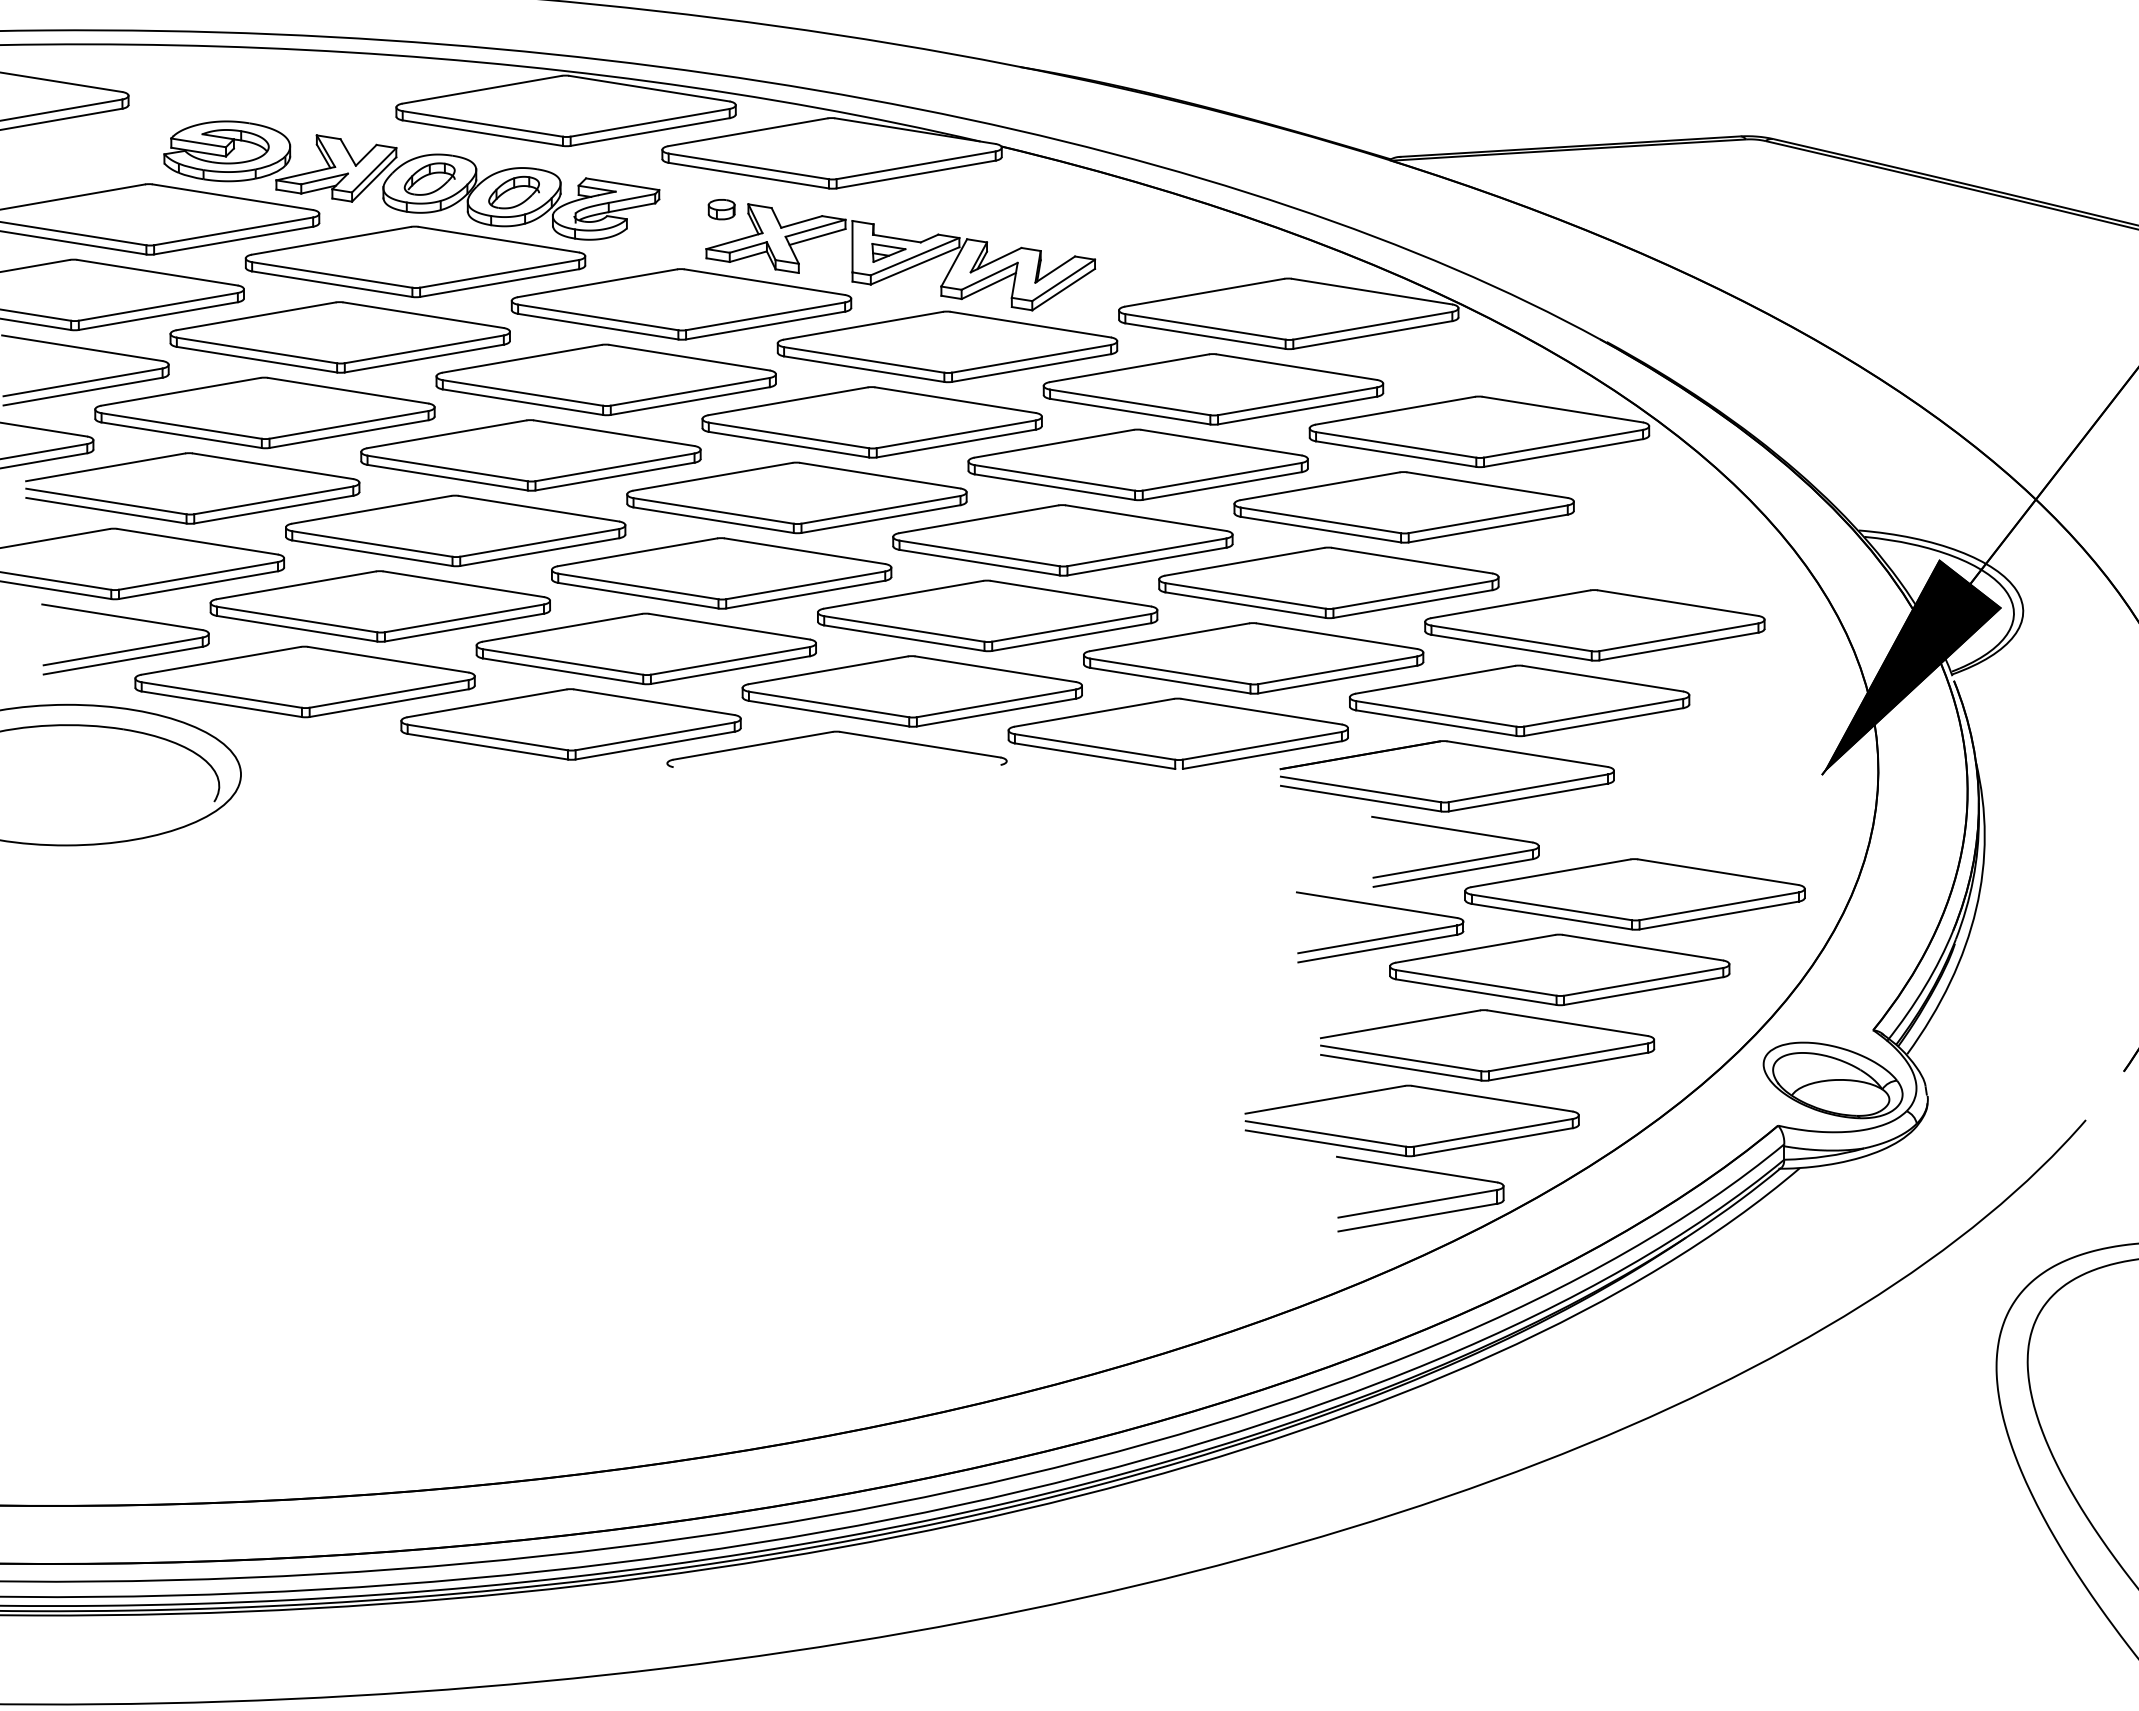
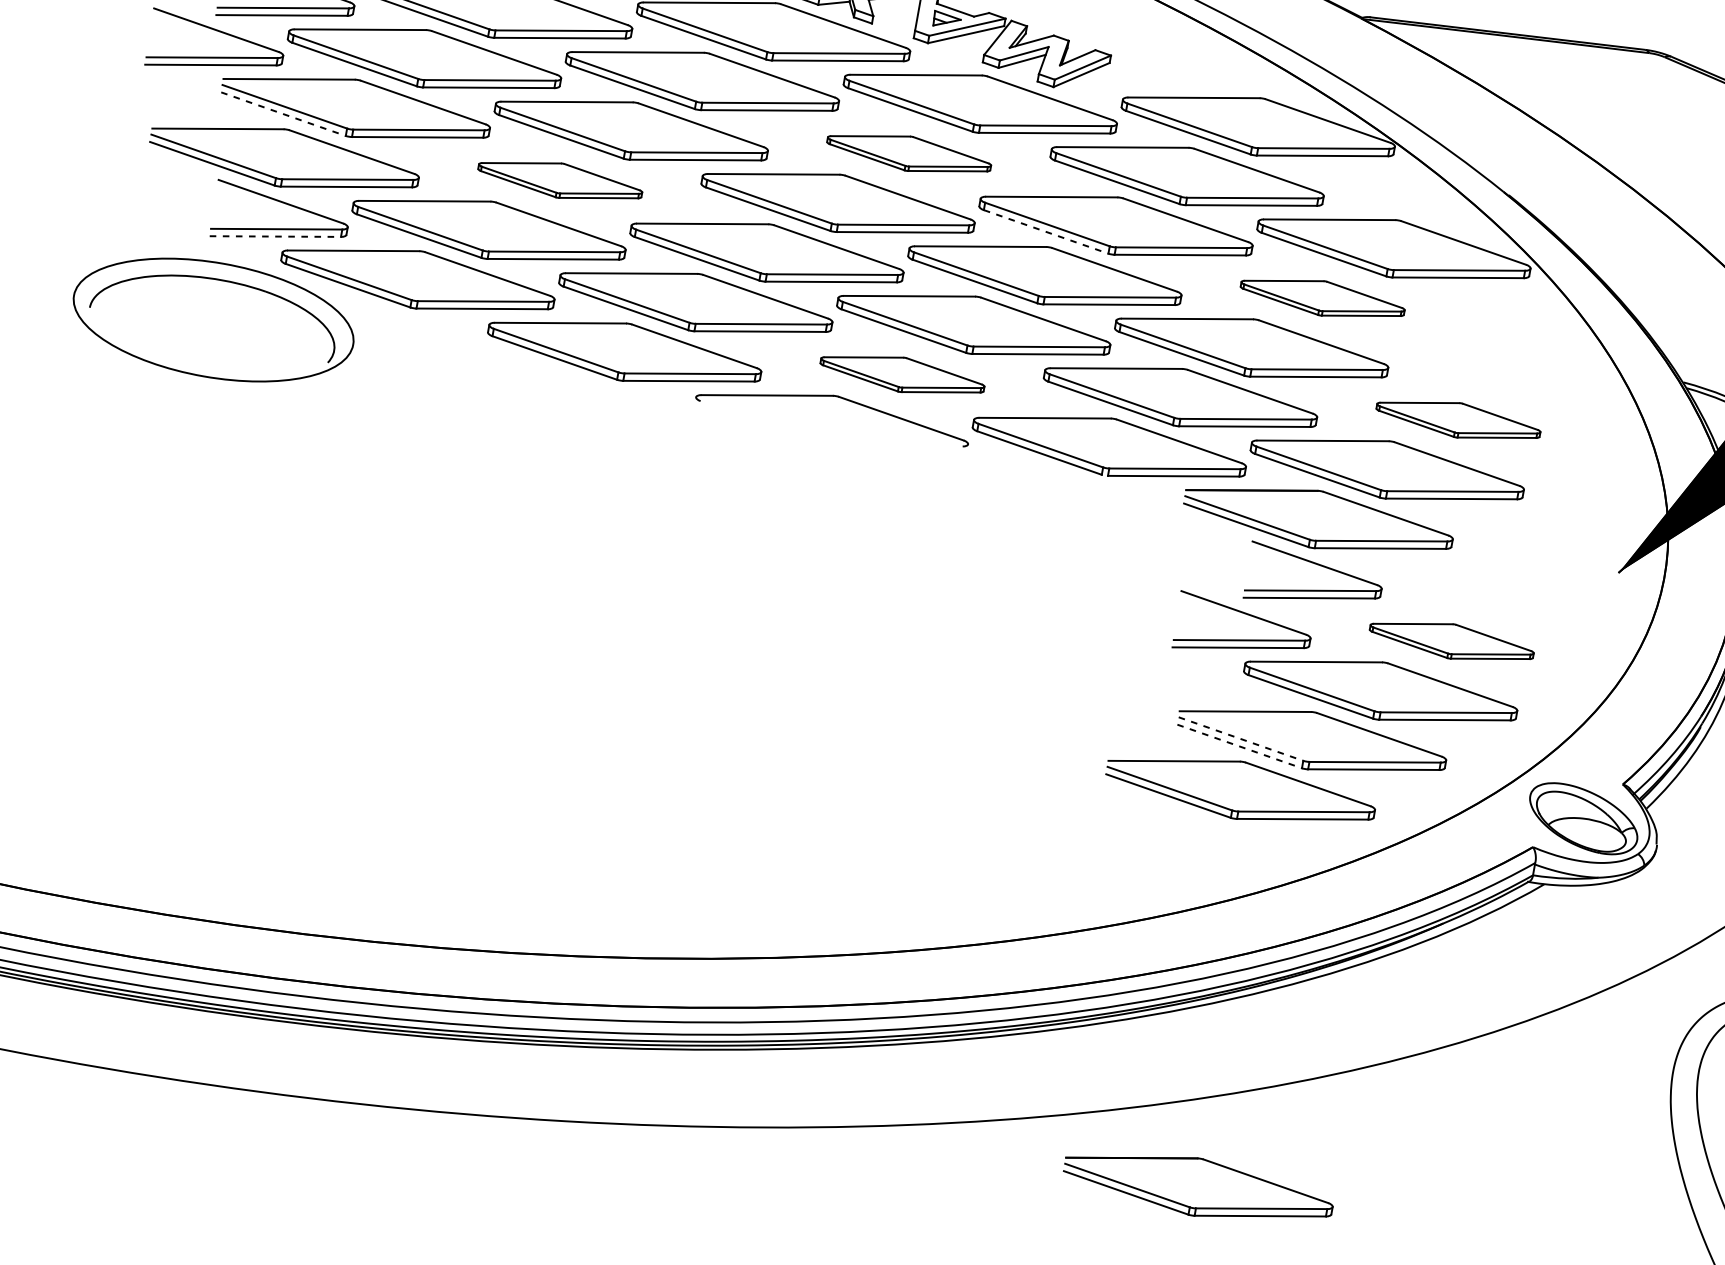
part: (871, 422) -> (908, 153), size x0.6
line: (1055, 487) -> (1046, 232), solid -> dashed
part: (1403, 507) -> (1322, 298), size x0.6
line: (106, 510) -> (283, 113), solid -> dashed
part: (455, 530) -> (560, 180), size x0.6
part: (1594, 625) -> (1458, 420), size x0.6
line: (123, 660) -> (275, 236), solid -> dashed
part: (911, 691) -> (901, 374), size x0.6
part: (1634, 894) -> (1451, 641), size x0.6
line: (1401, 1058) -> (1241, 739), solid -> dashed
line: (1401, 1067) -> (1239, 746), solid -> dashed
part: (1423, 1201) -> (1238, 856), removed
part: (1451, 1634) -> (1198, 1207), added

